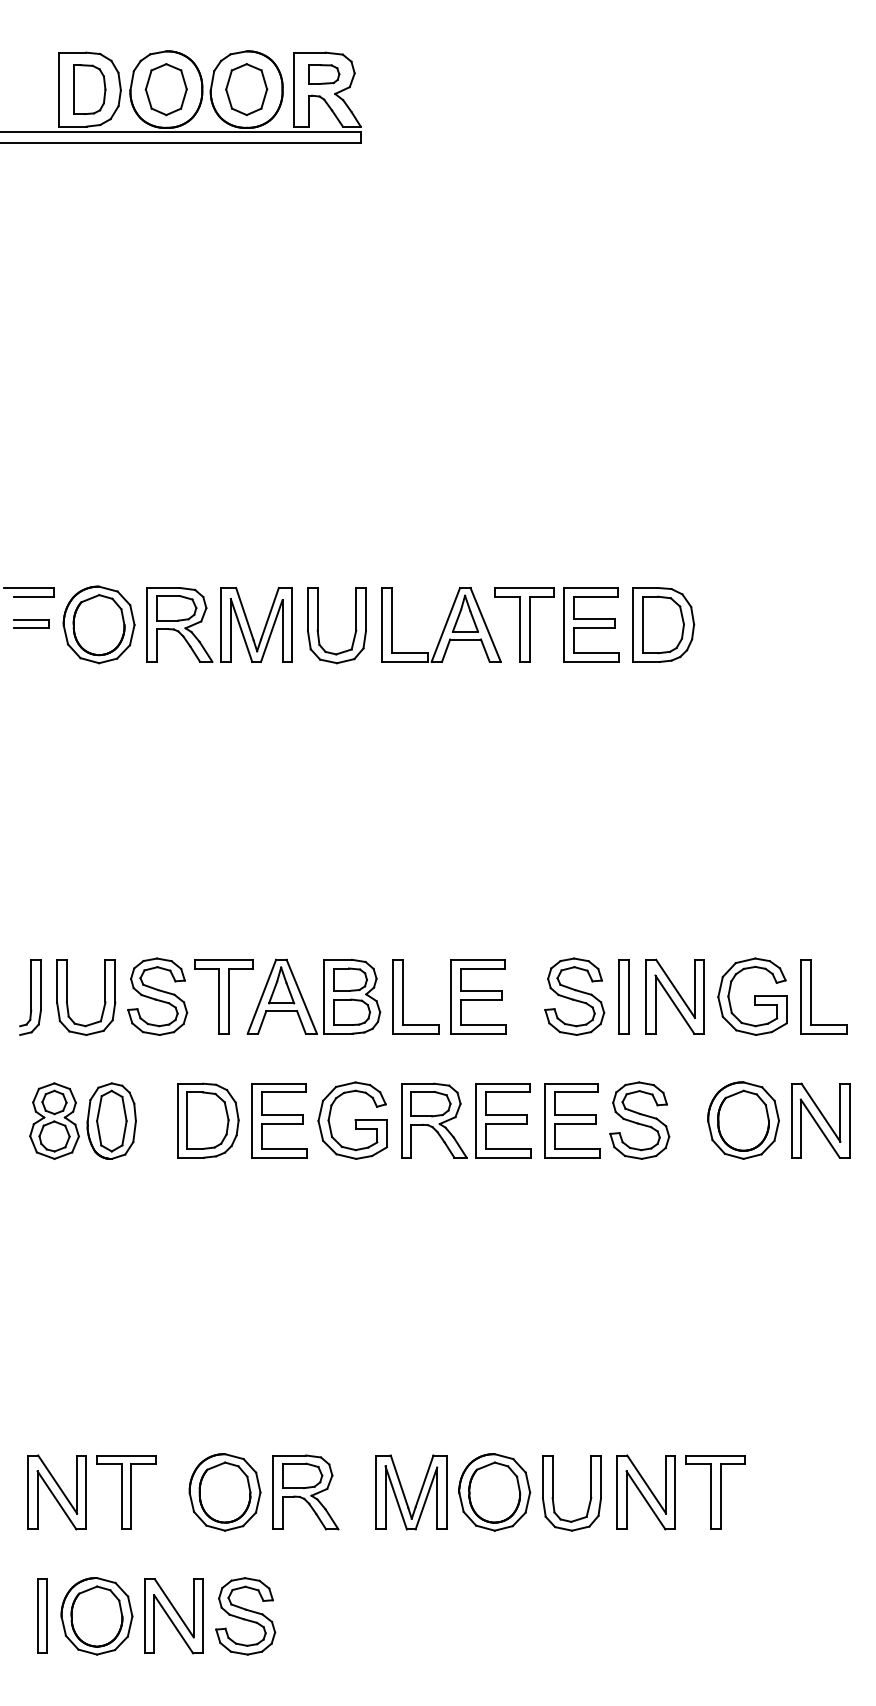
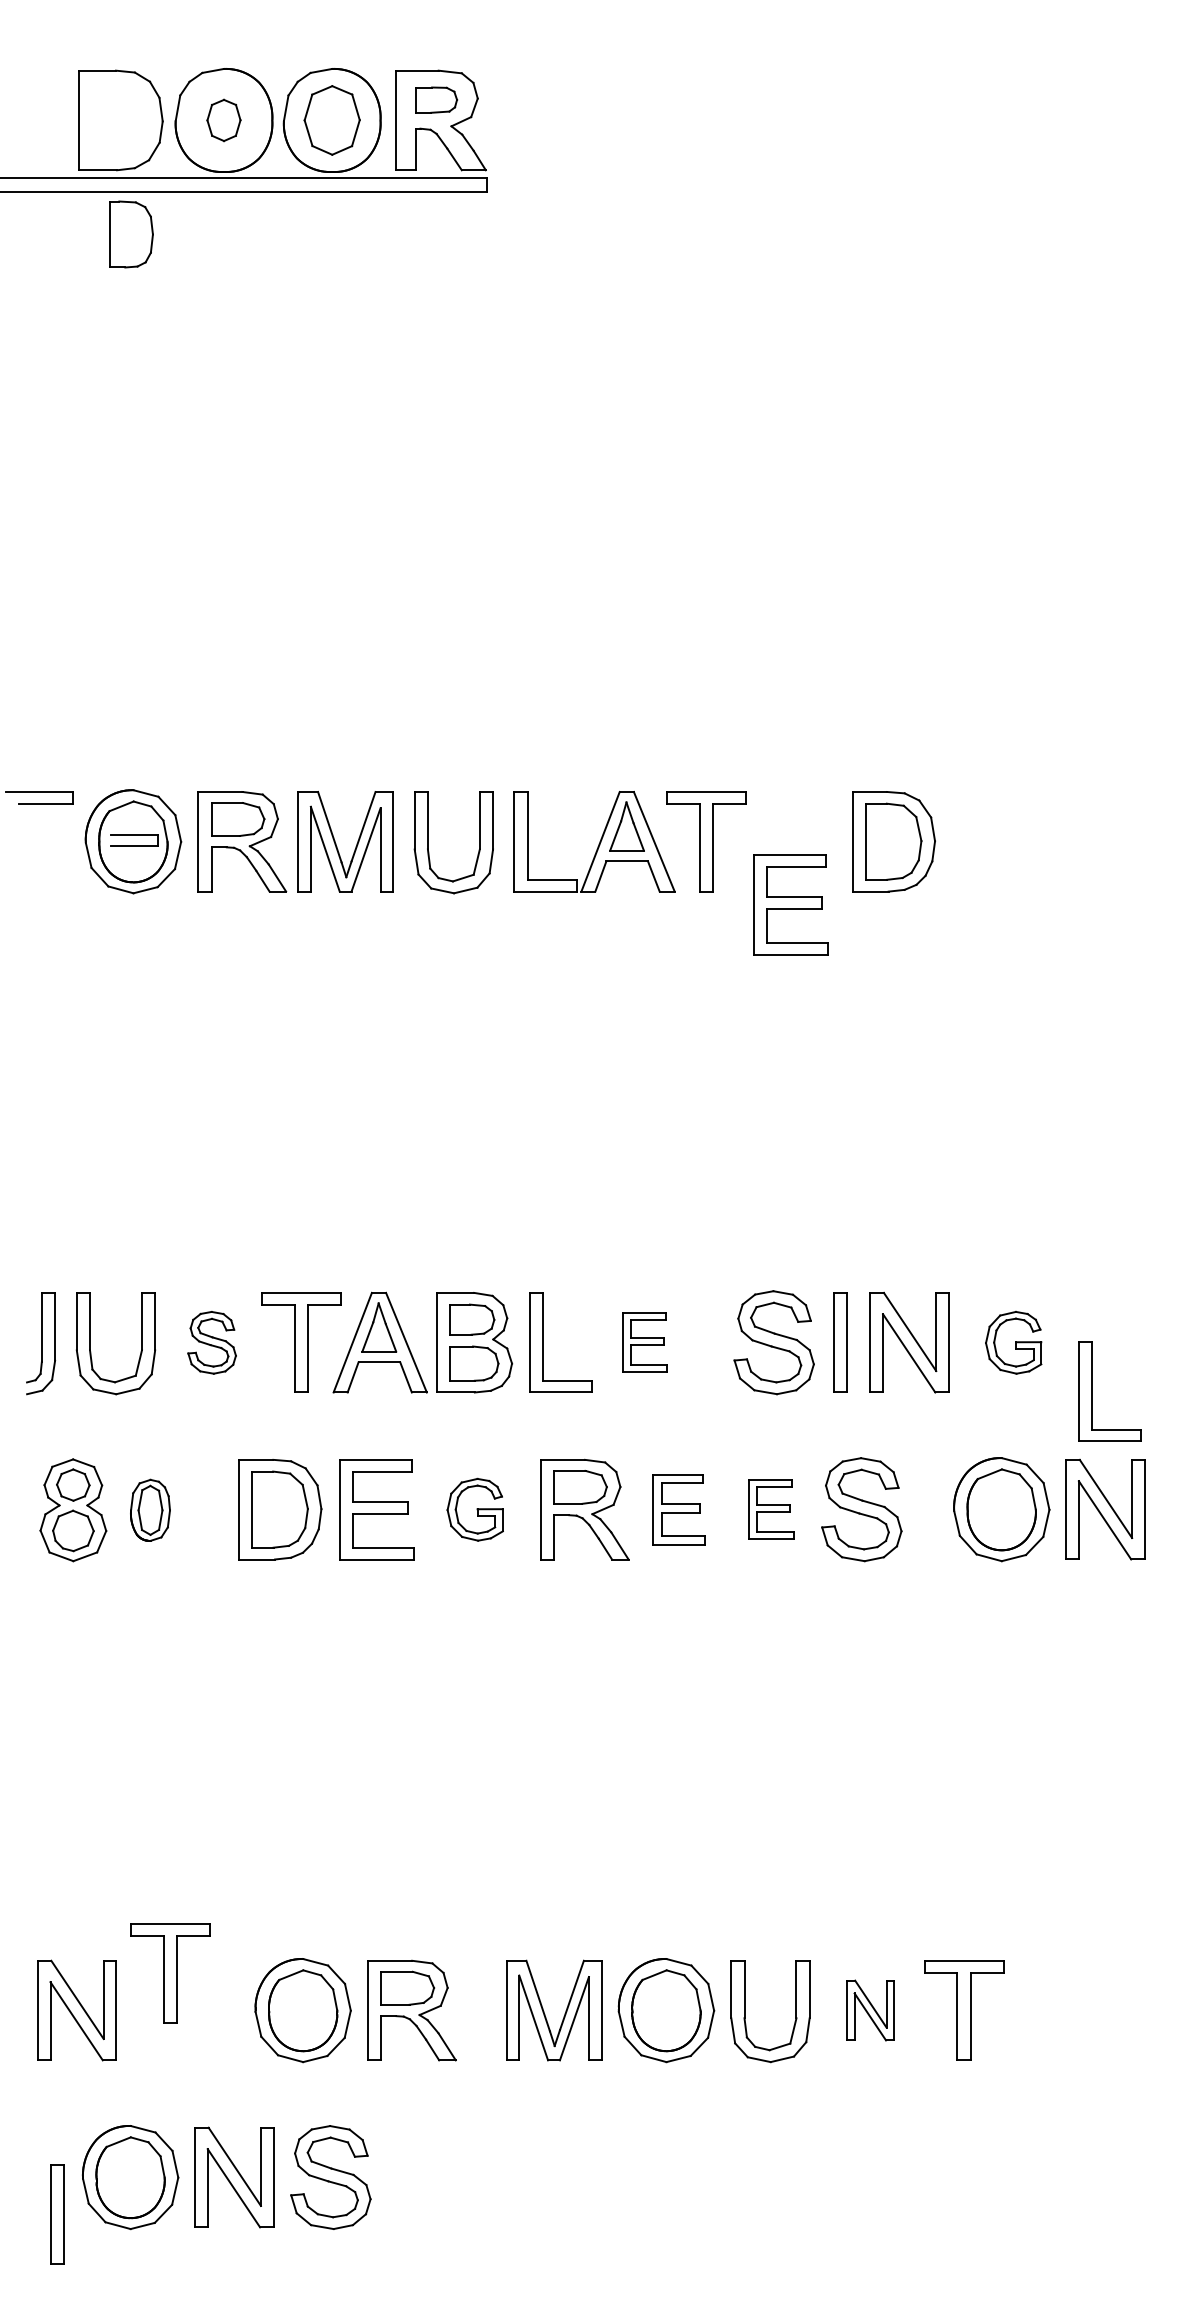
part: (89, 89) -> (131, 234), moved
part: (165, 89) -> (223, 120), size x0.6
part: (31, 624) -> (134, 840), moved
part: (591, 624) -> (790, 904), moved
part: (157, 996) -> (211, 1342), size x0.6
part: (478, 996) -> (644, 1342), size x0.6
part: (752, 996) -> (1013, 1342), size x0.6
part: (810, 996) -> (1092, 1391), moved
part: (353, 1120) -> (475, 1509), size x0.6
part: (503, 1120) -> (678, 1509), size x0.7
part: (572, 1120) -> (771, 1509), size x0.6
part: (111, 1121) -> (150, 1510), size x0.6
part: (126, 1492) -> (170, 1973), moved
part: (646, 1492) -> (870, 2010), size x0.6
part: (42, 1616) -> (57, 2214), moved

